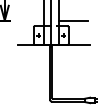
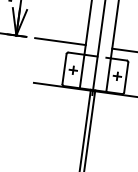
line: (29, 20) -> (60, 41), added

